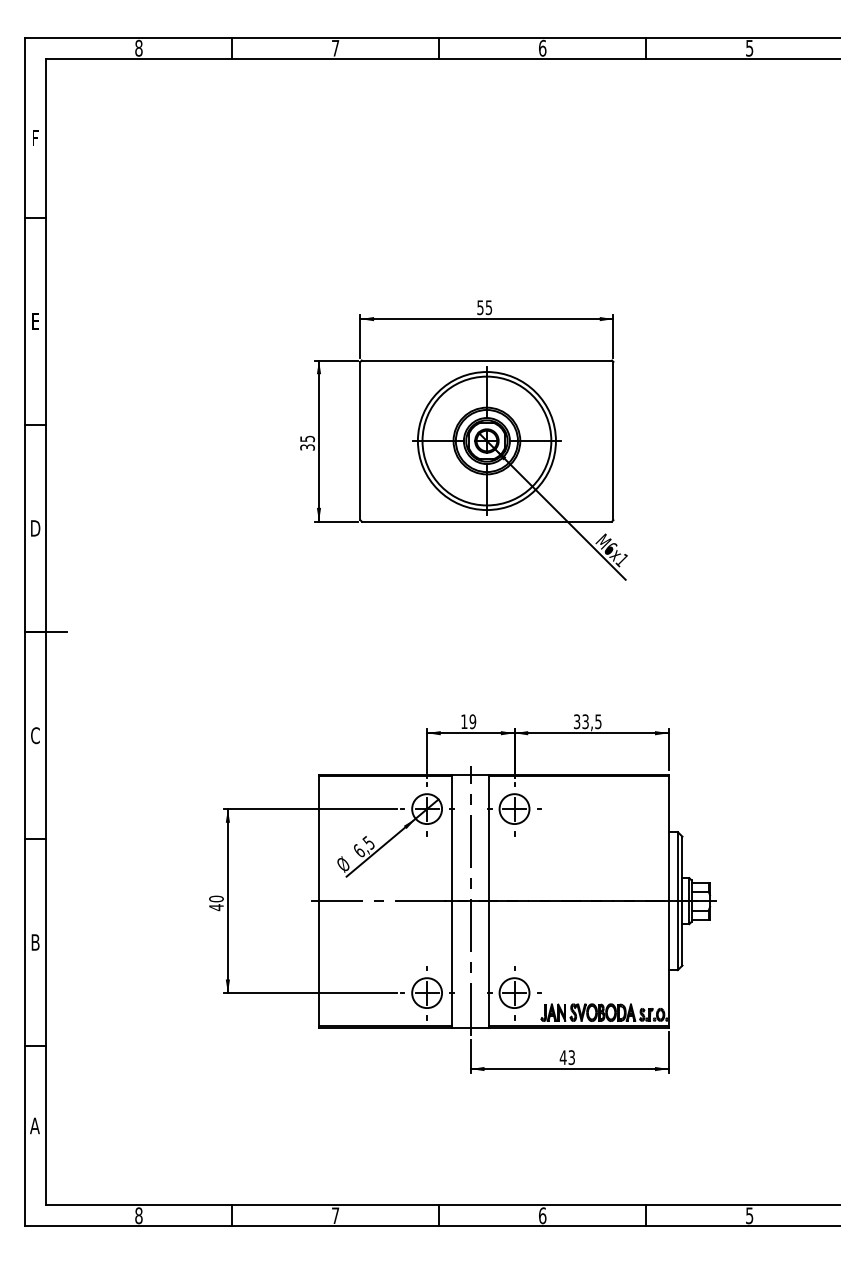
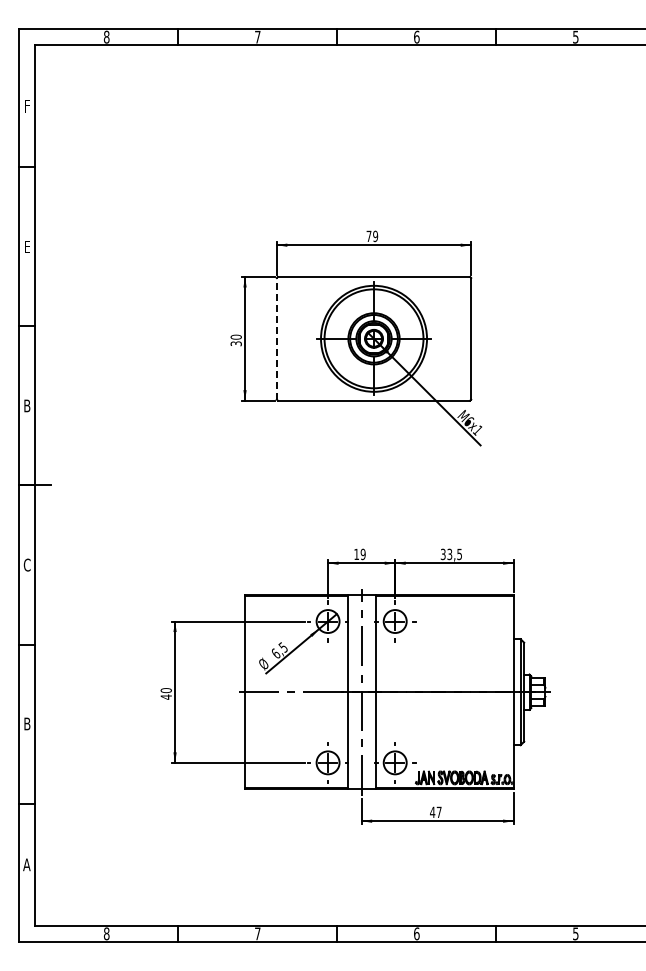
text: (484, 307) -> (372, 236), 55 -> 79
text: (306, 438) -> (235, 336), 35 -> 30
line: (359, 440) -> (276, 338), solid -> dashed
text: (34, 527) -> (26, 405), D -> B
text: (570, 1057) -> (438, 812), 43 -> 47

